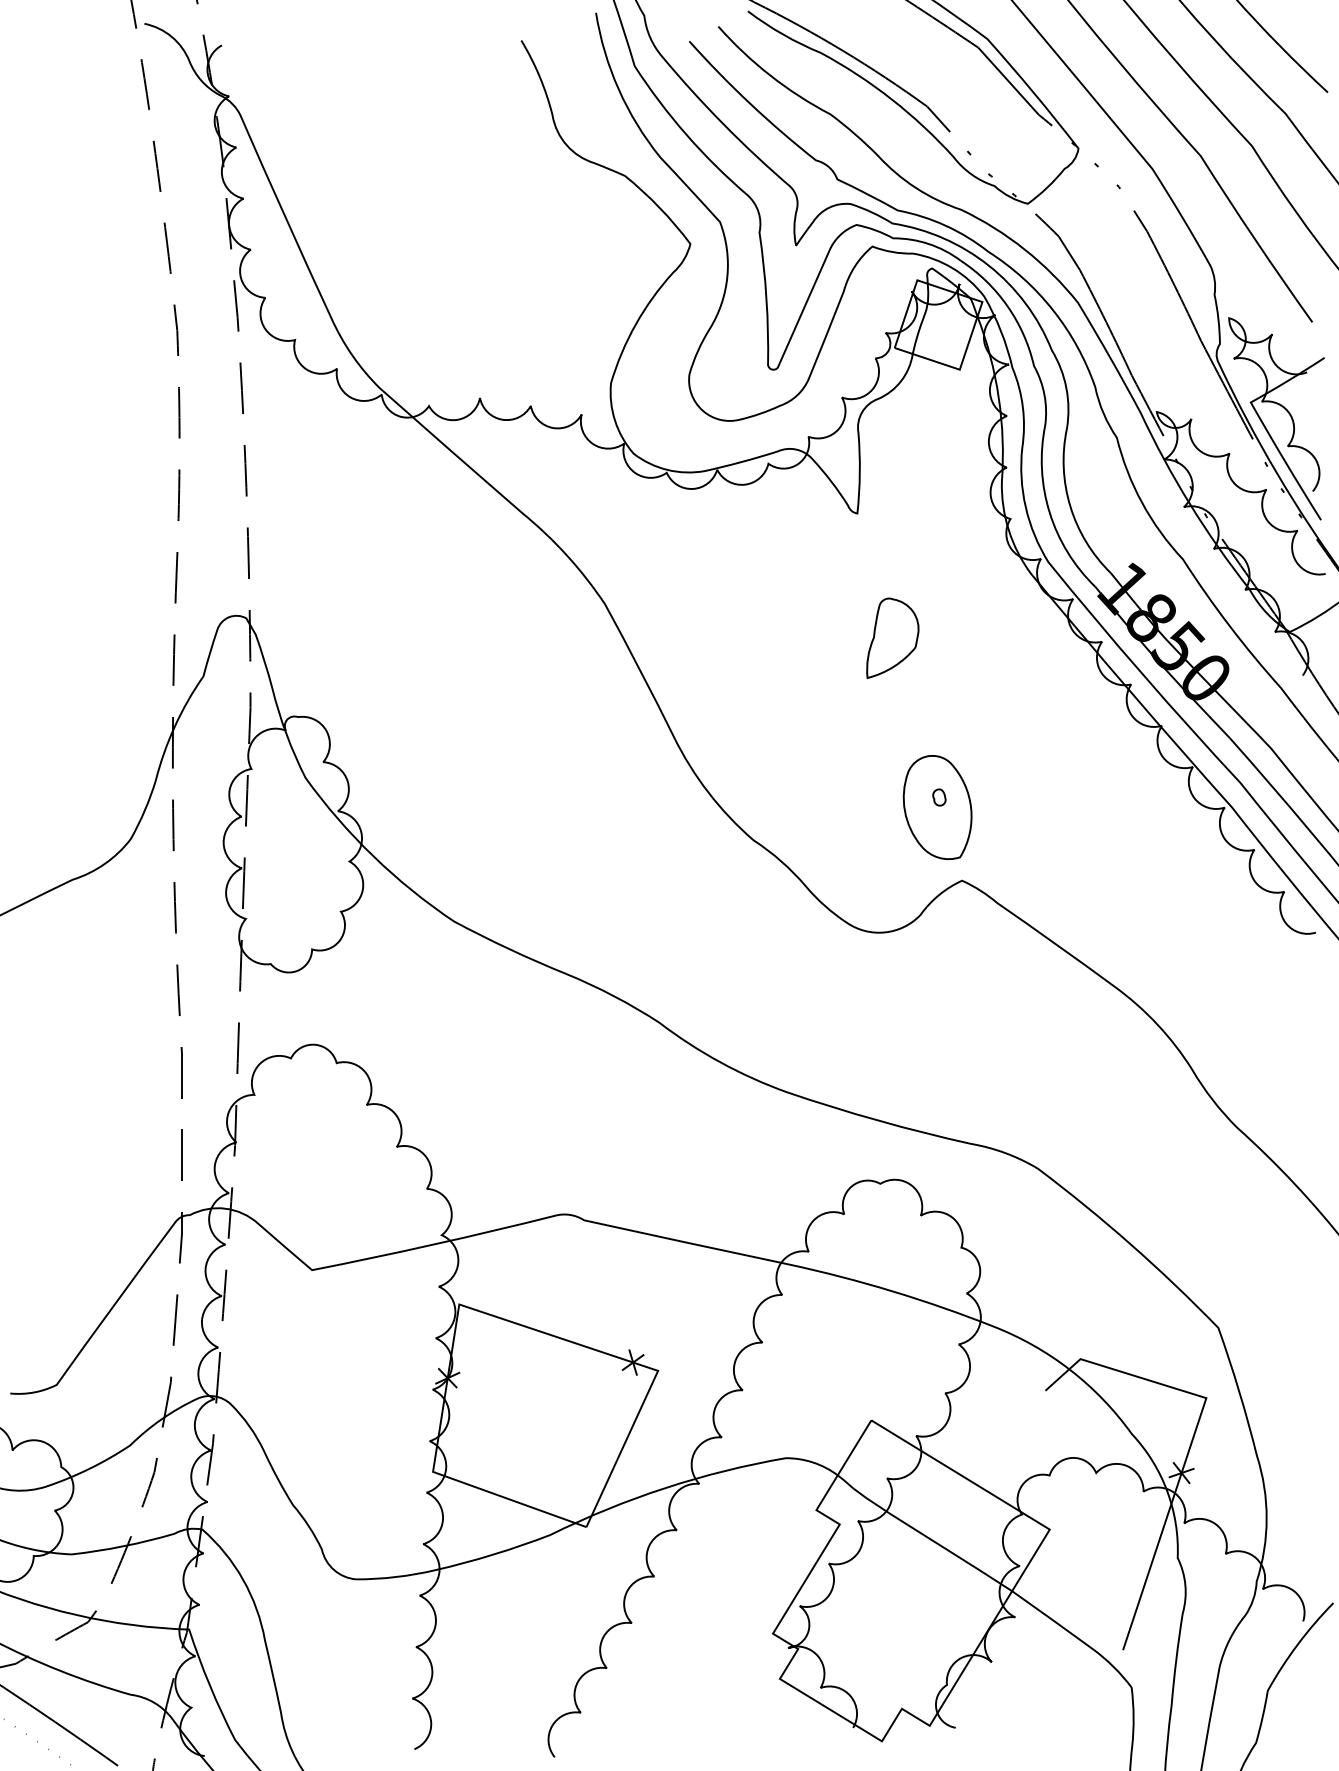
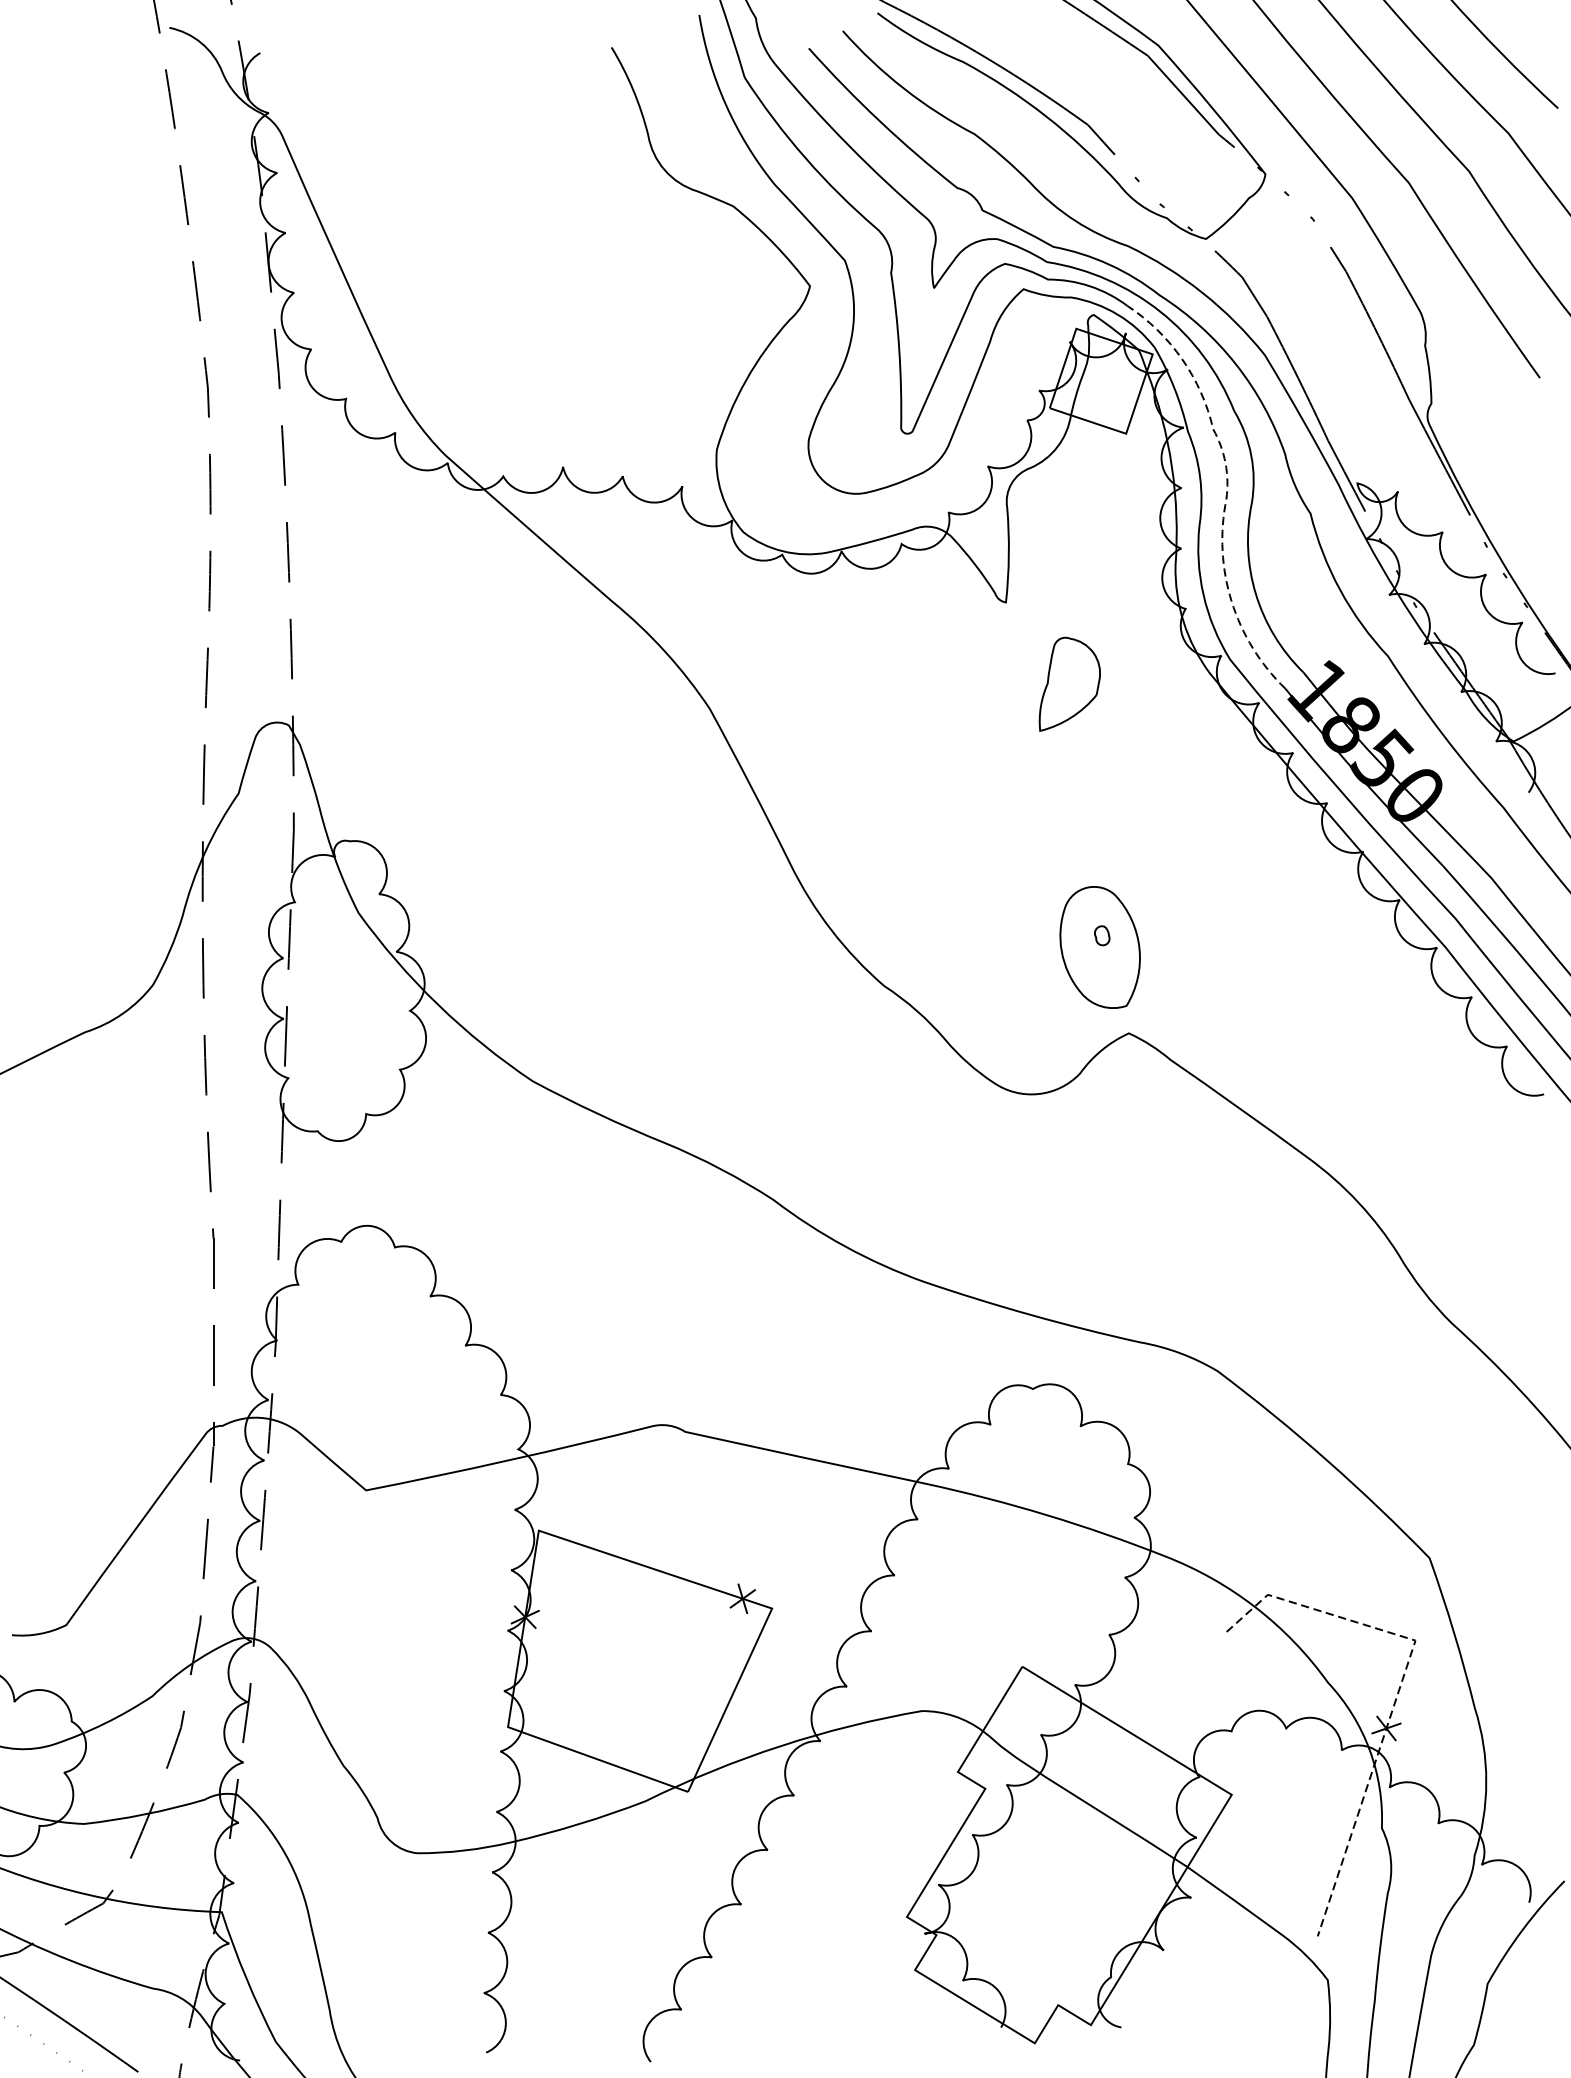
part: (1284, 409) -> (1507, 480), removed
line: (1045, 417) -> (1226, 489), solid -> dashed
part: (892, 637) -> (1069, 683), moved
line: (1193, 1437) -> (1400, 1686), solid -> dashed

